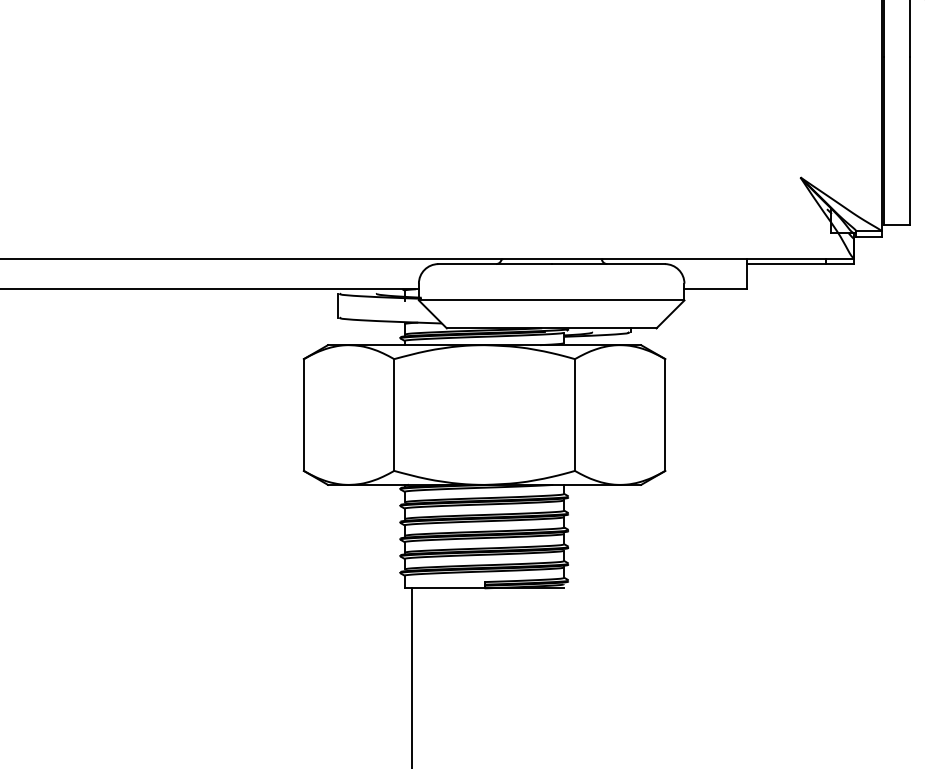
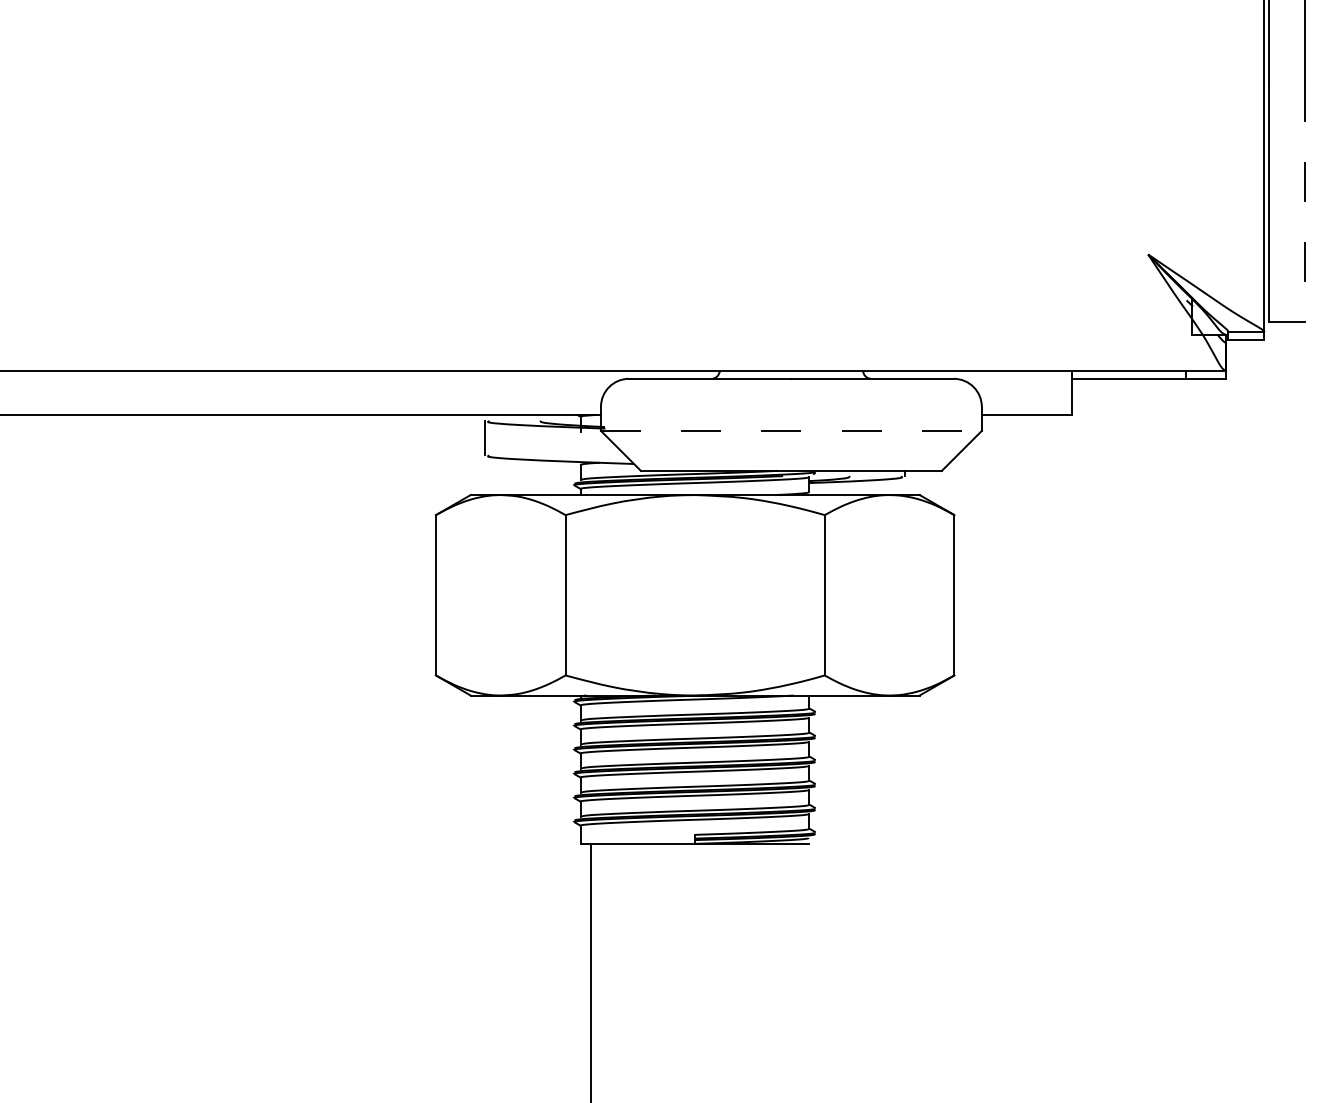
line: (909, 140) -> (1304, 201), solid -> dashed
line: (551, 300) -> (791, 431), solid -> dashed

